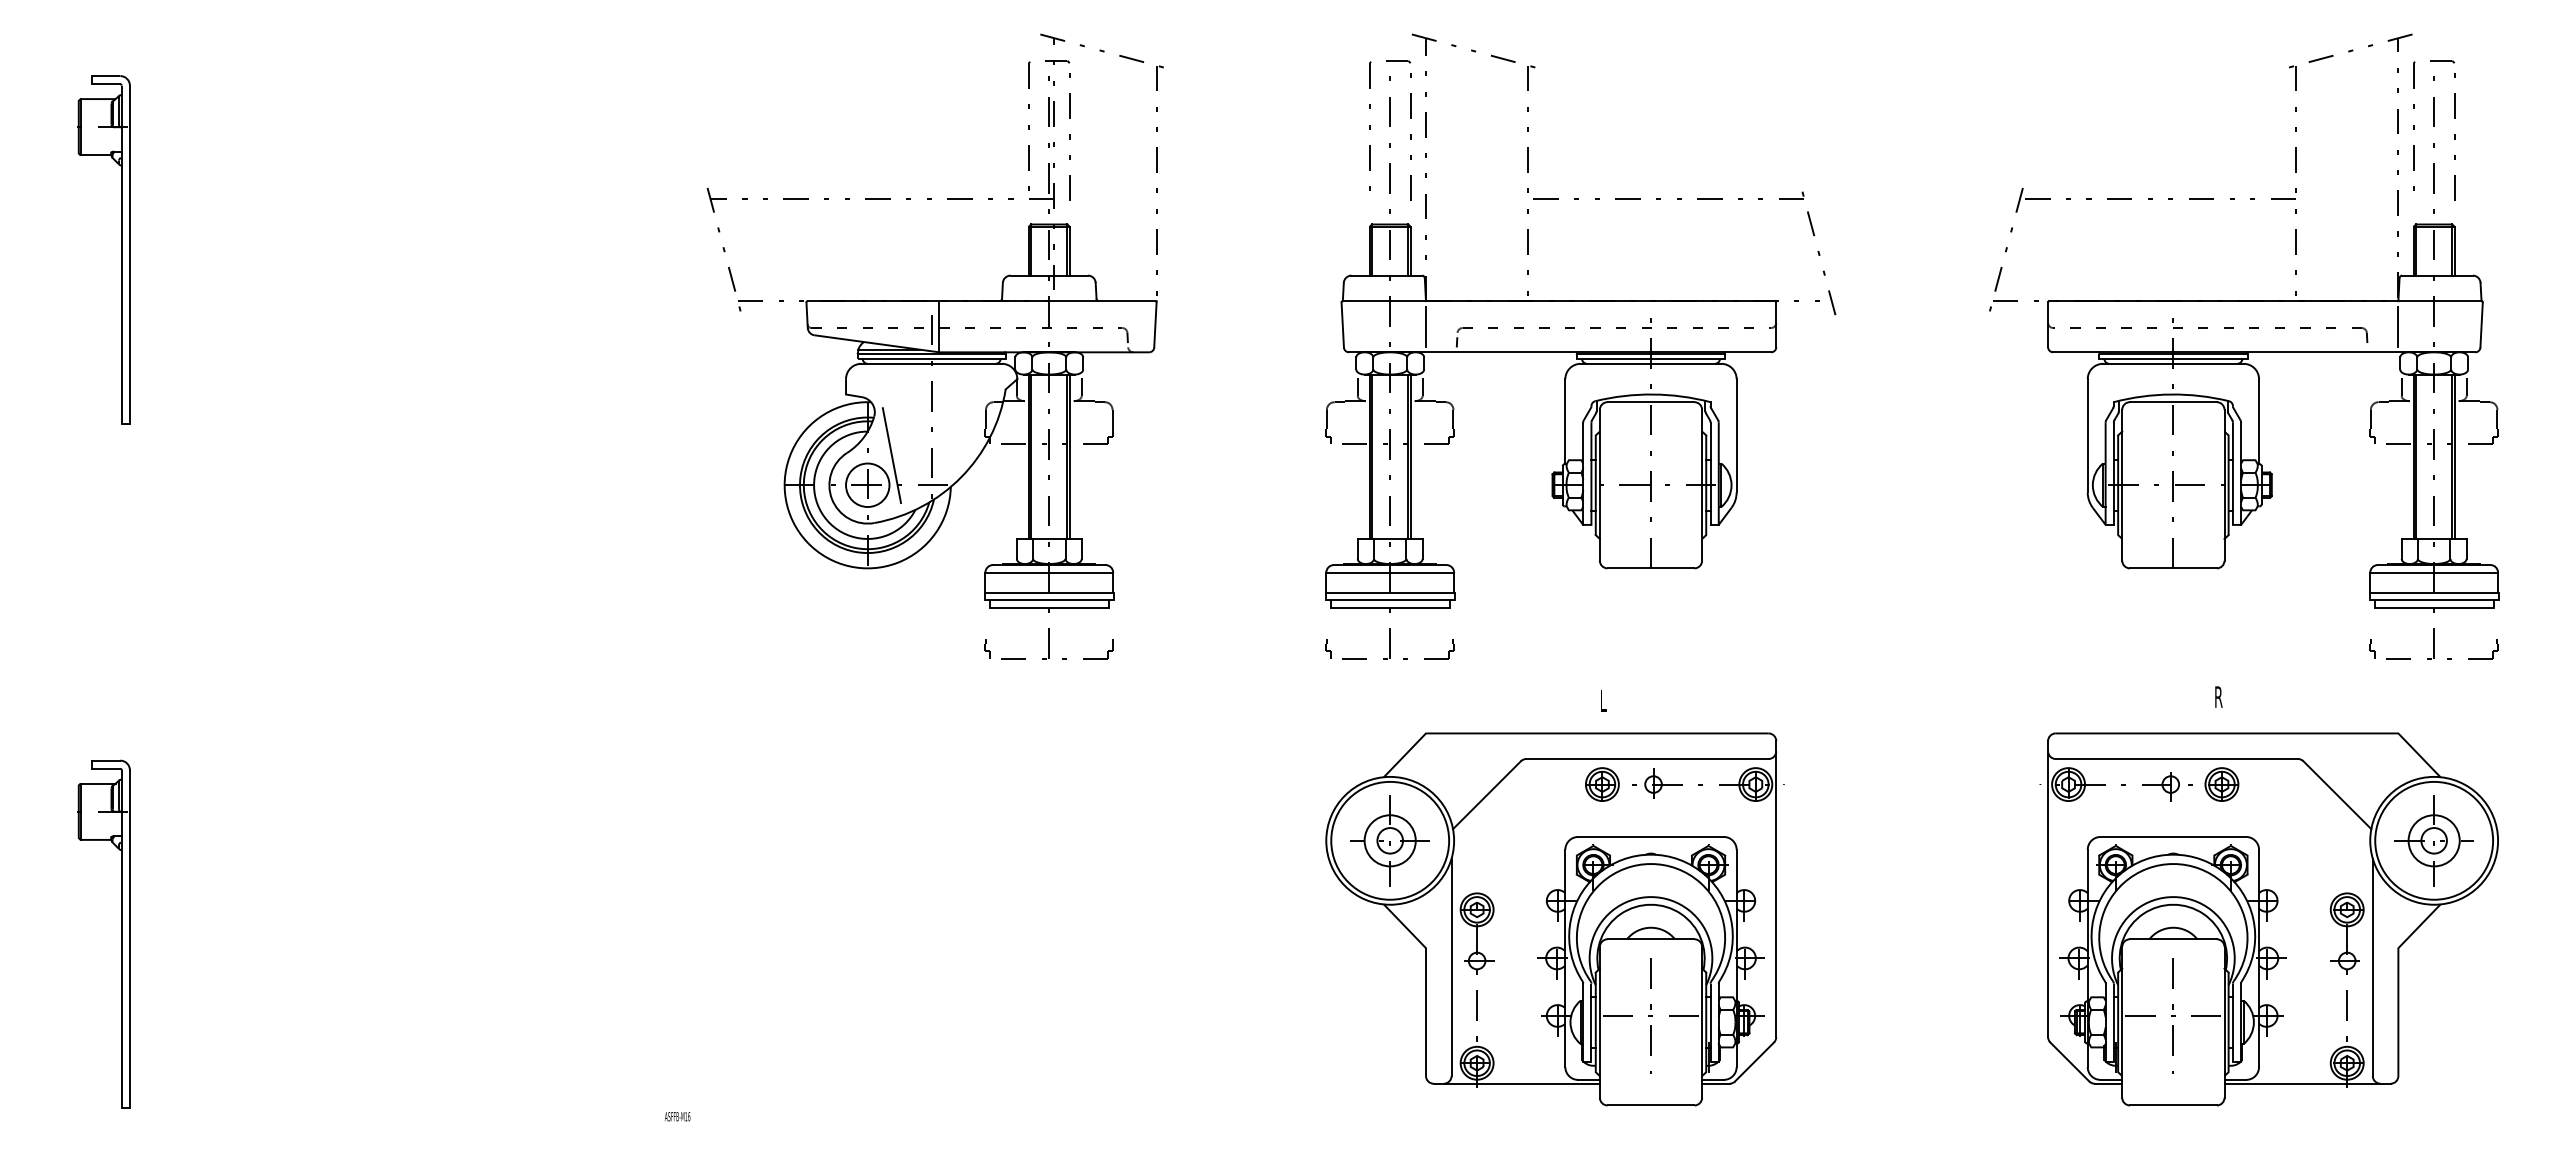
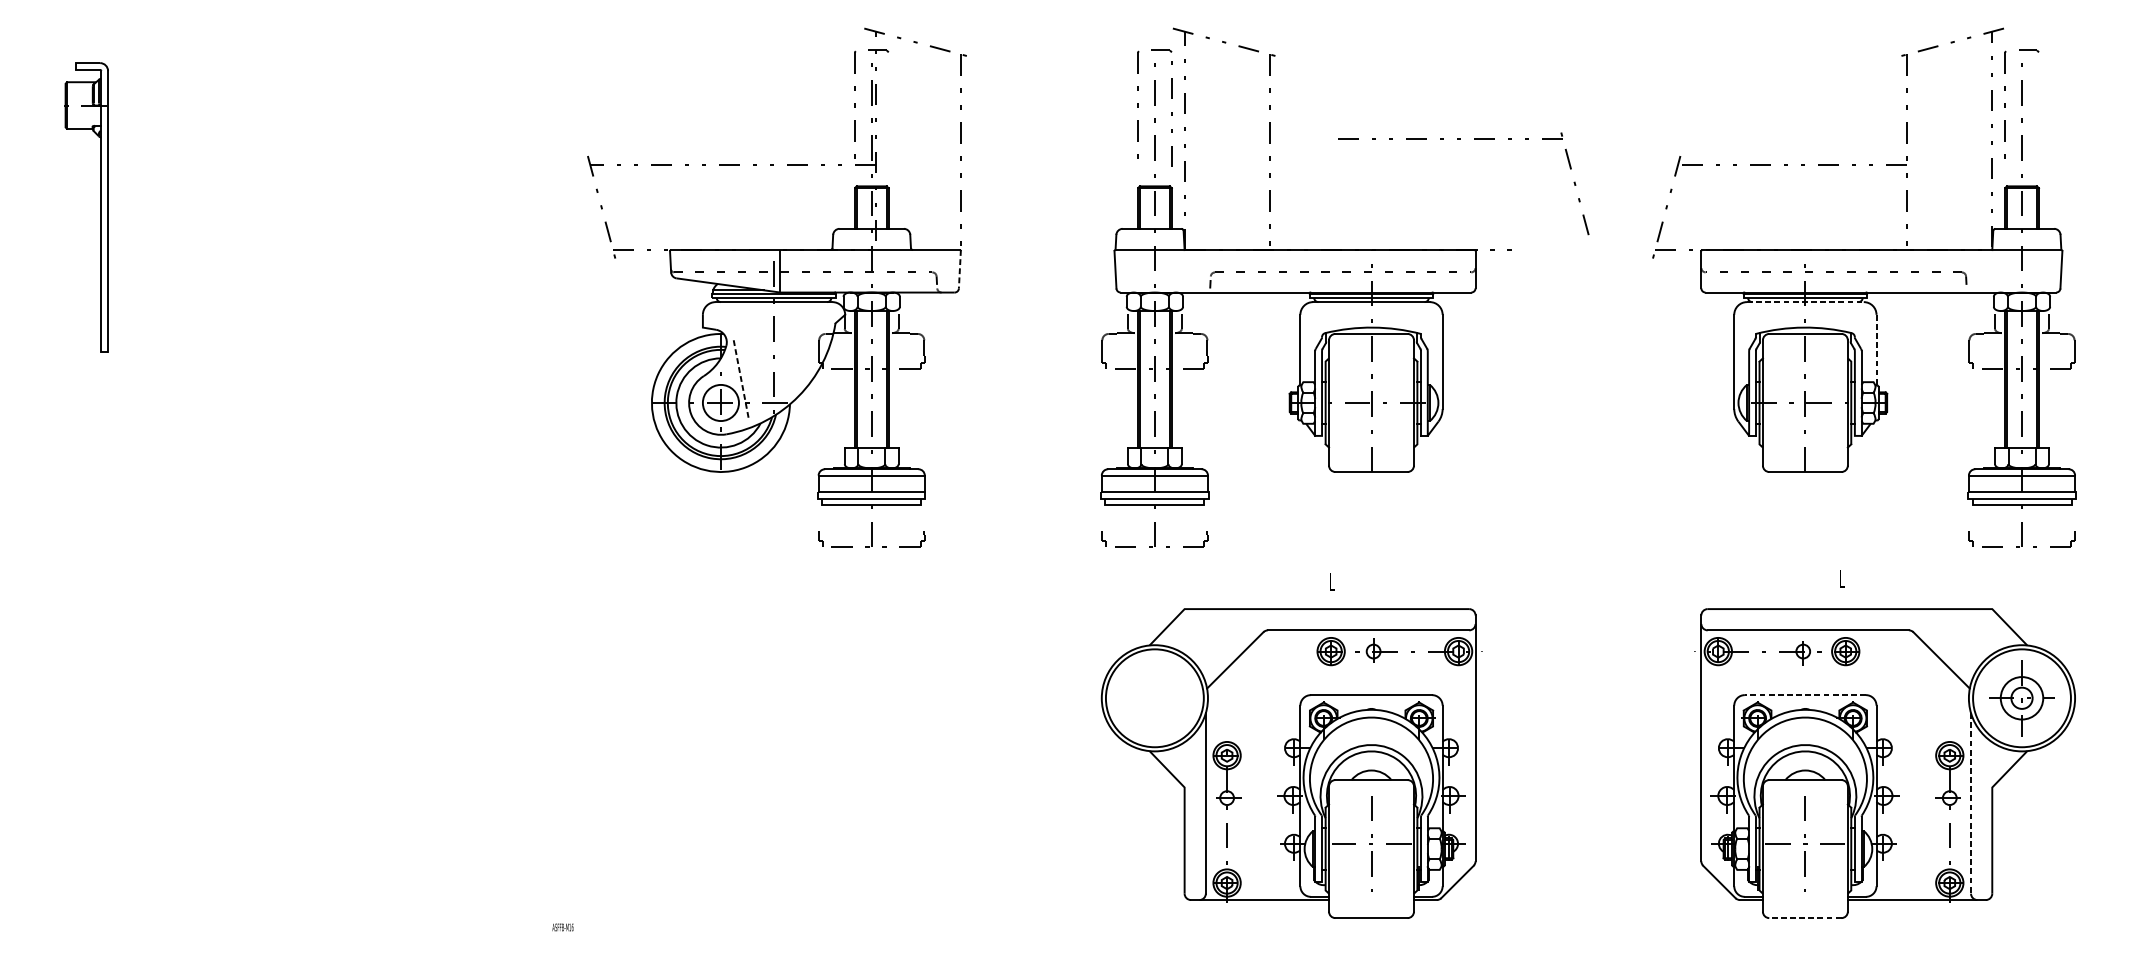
line: (1069, 136) -> (888, 113), removed
line: (2454, 136) -> (2038, 113), removed
part: (1681, 199) -> (1460, 139), moved
line: (1155, 324) -> (959, 269), solid -> dashed
line: (1426, 327) -> (1185, 271), removed
line: (2398, 327) -> (1992, 271), removed
line: (2173, 363) -> (1805, 301), solid -> dashed
line: (2259, 421) -> (1876, 350), solid -> dashed
line: (891, 455) -> (740, 378), solid -> dashed
text: (2218, 696) -> (1842, 578), R -> L
line: (2173, 836) -> (1805, 694), solid -> dashed
part: (1389, 840) -> (1154, 698), removed
part: (121, 933) -> (101, 775), removed
line: (2372, 967) -> (1970, 803), solid -> dashed
line: (2172, 1105) -> (1804, 918), solid -> dashed

